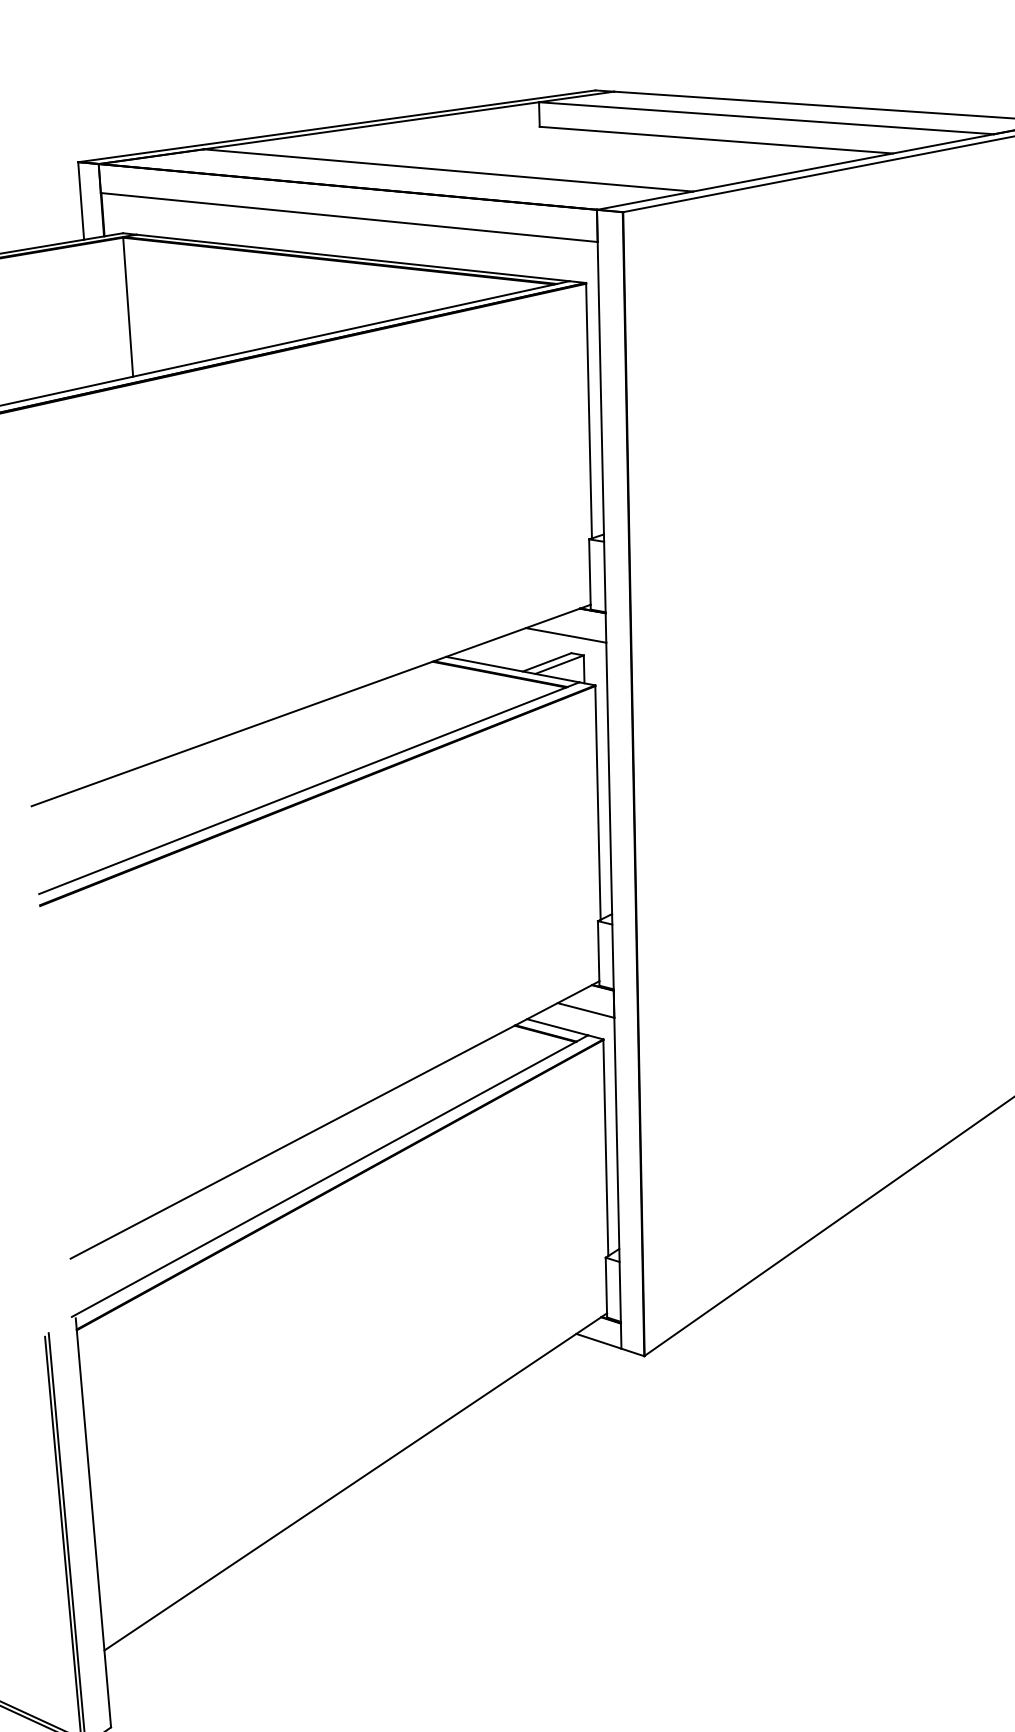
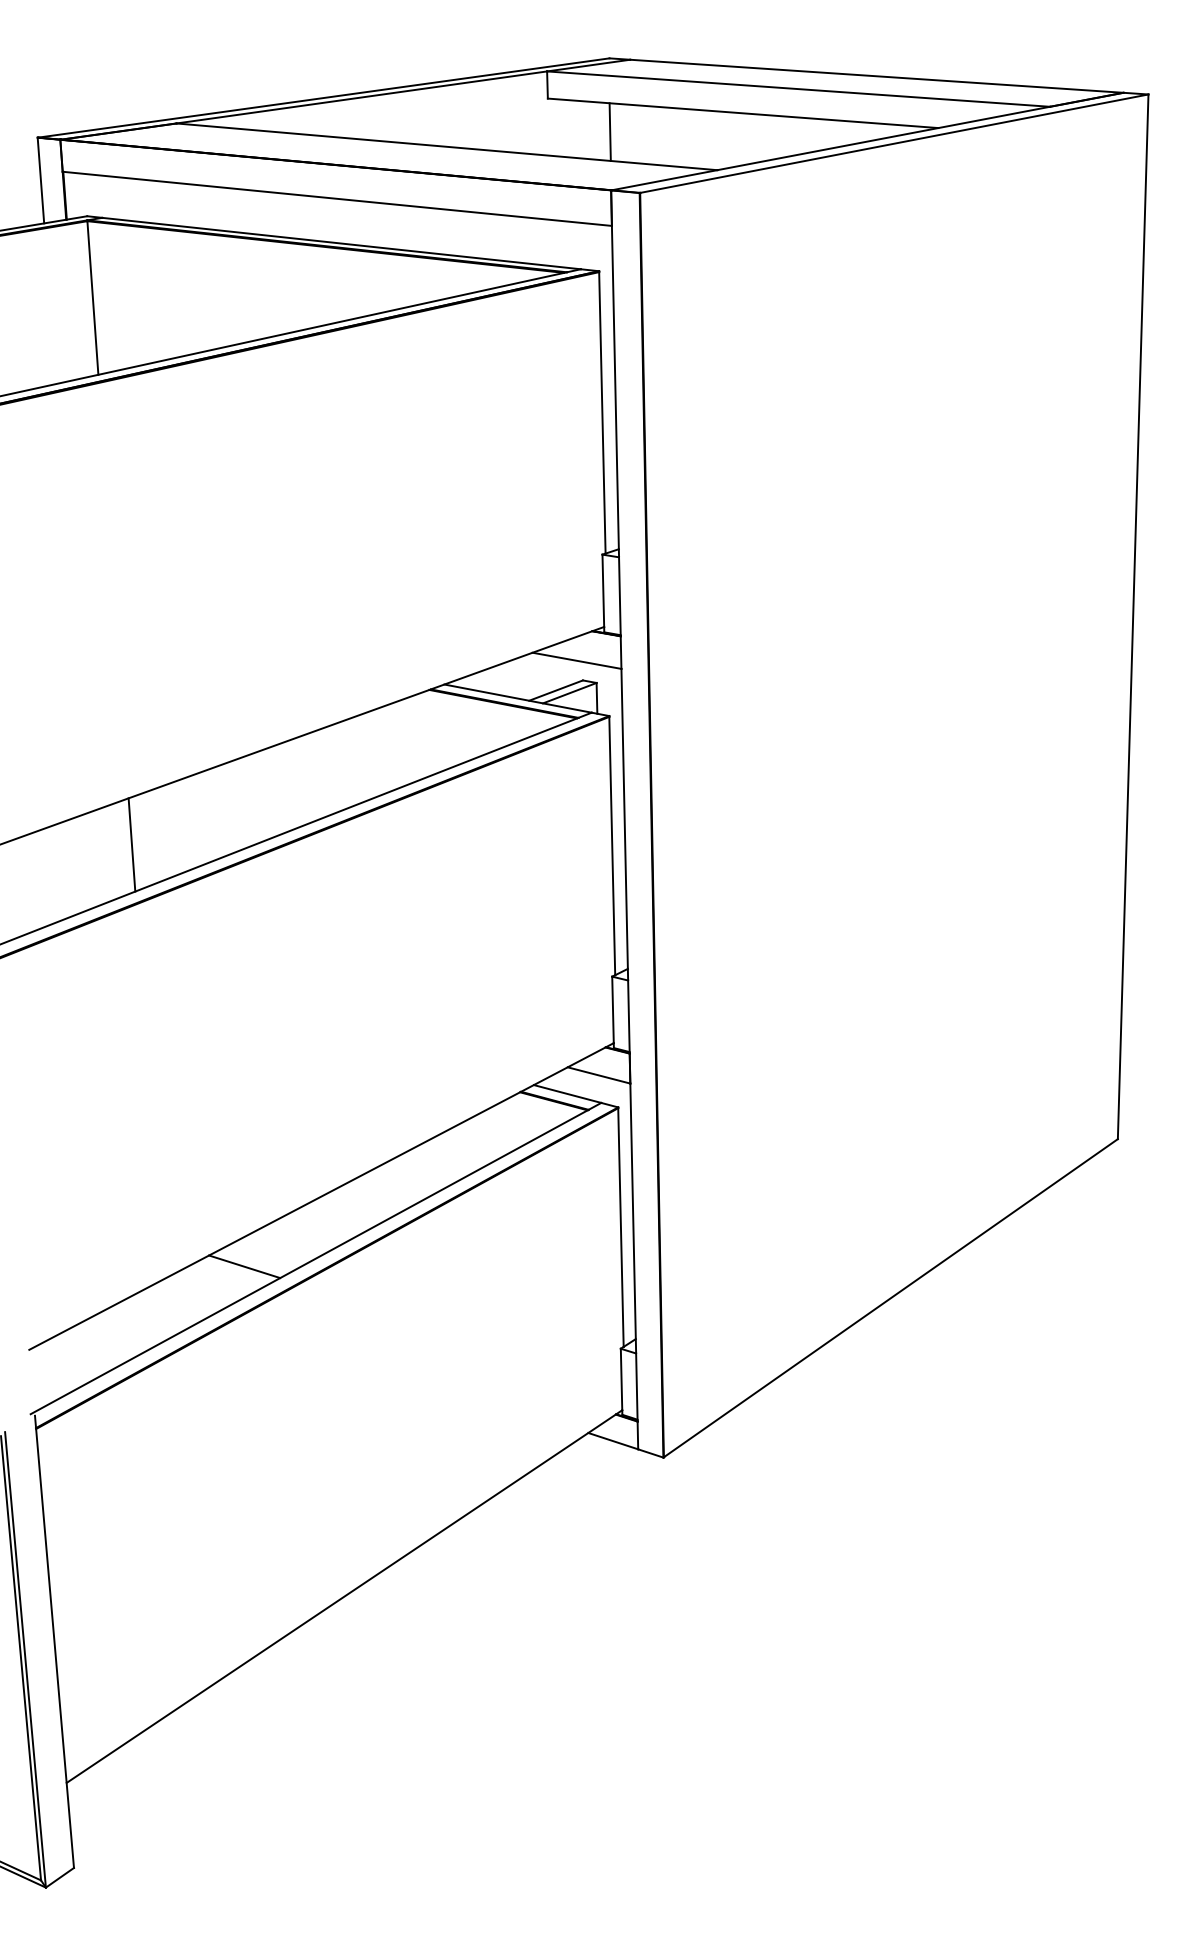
line: (595, 156) -> (609, 131), added
line: (163, 801) -> (131, 844), added
line: (265, 1183) -> (244, 1266), added

